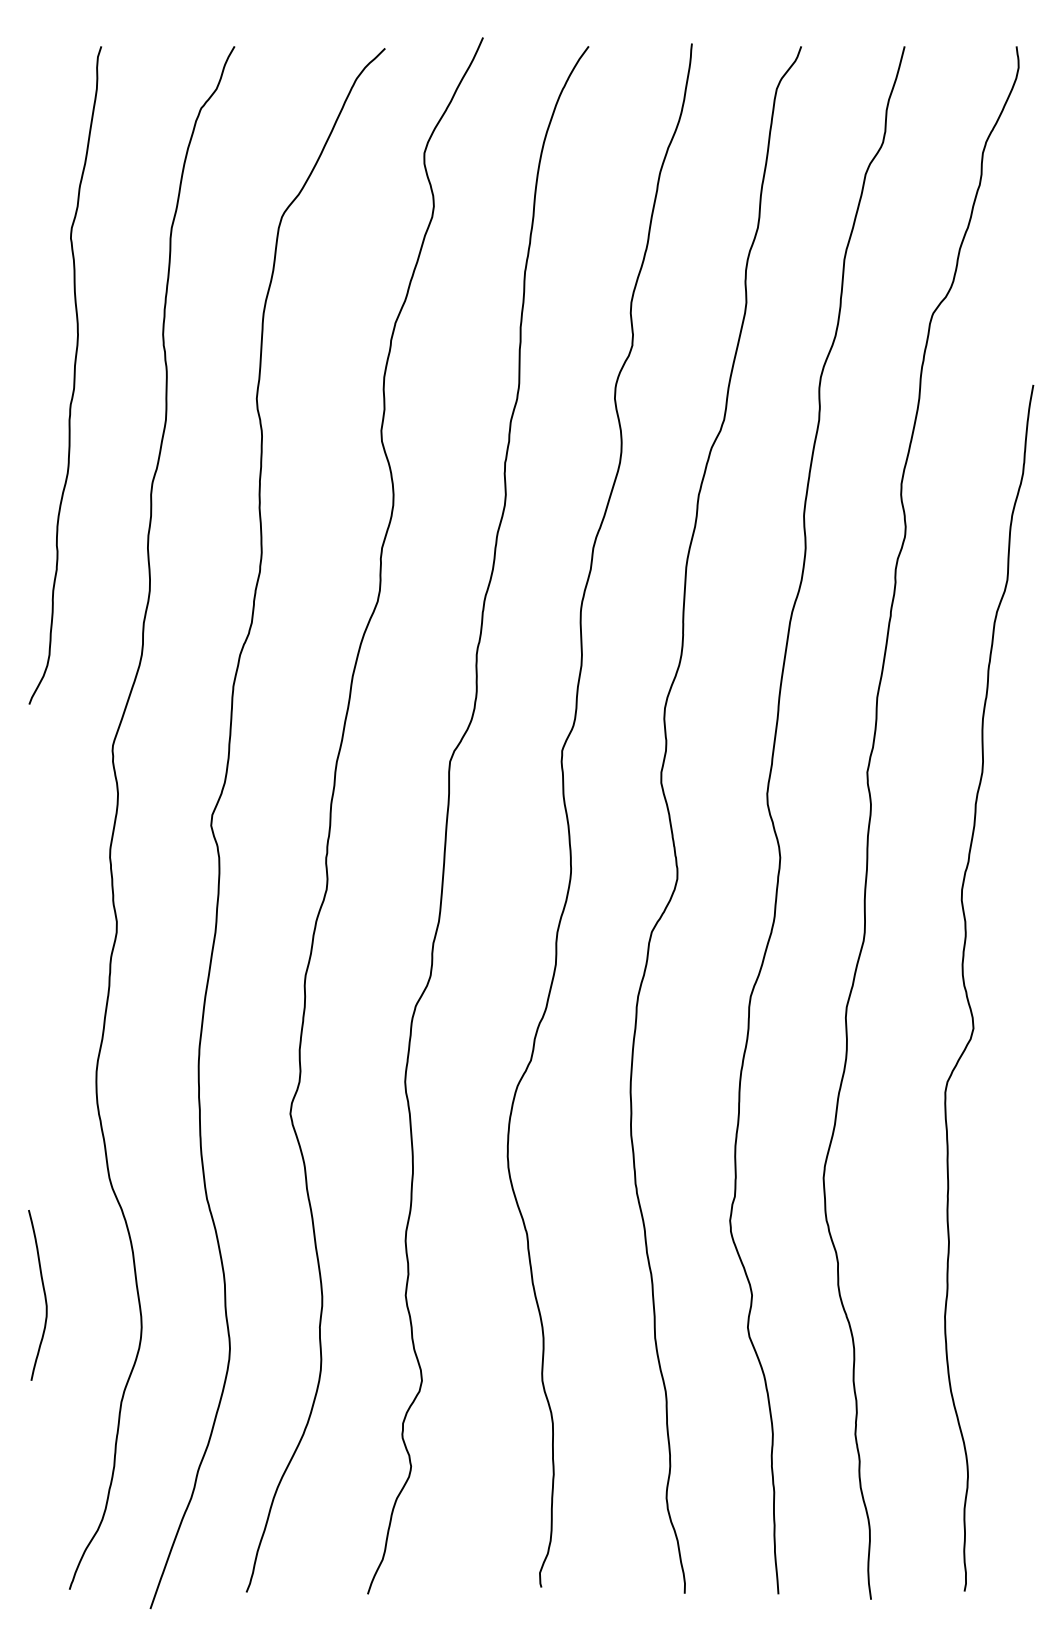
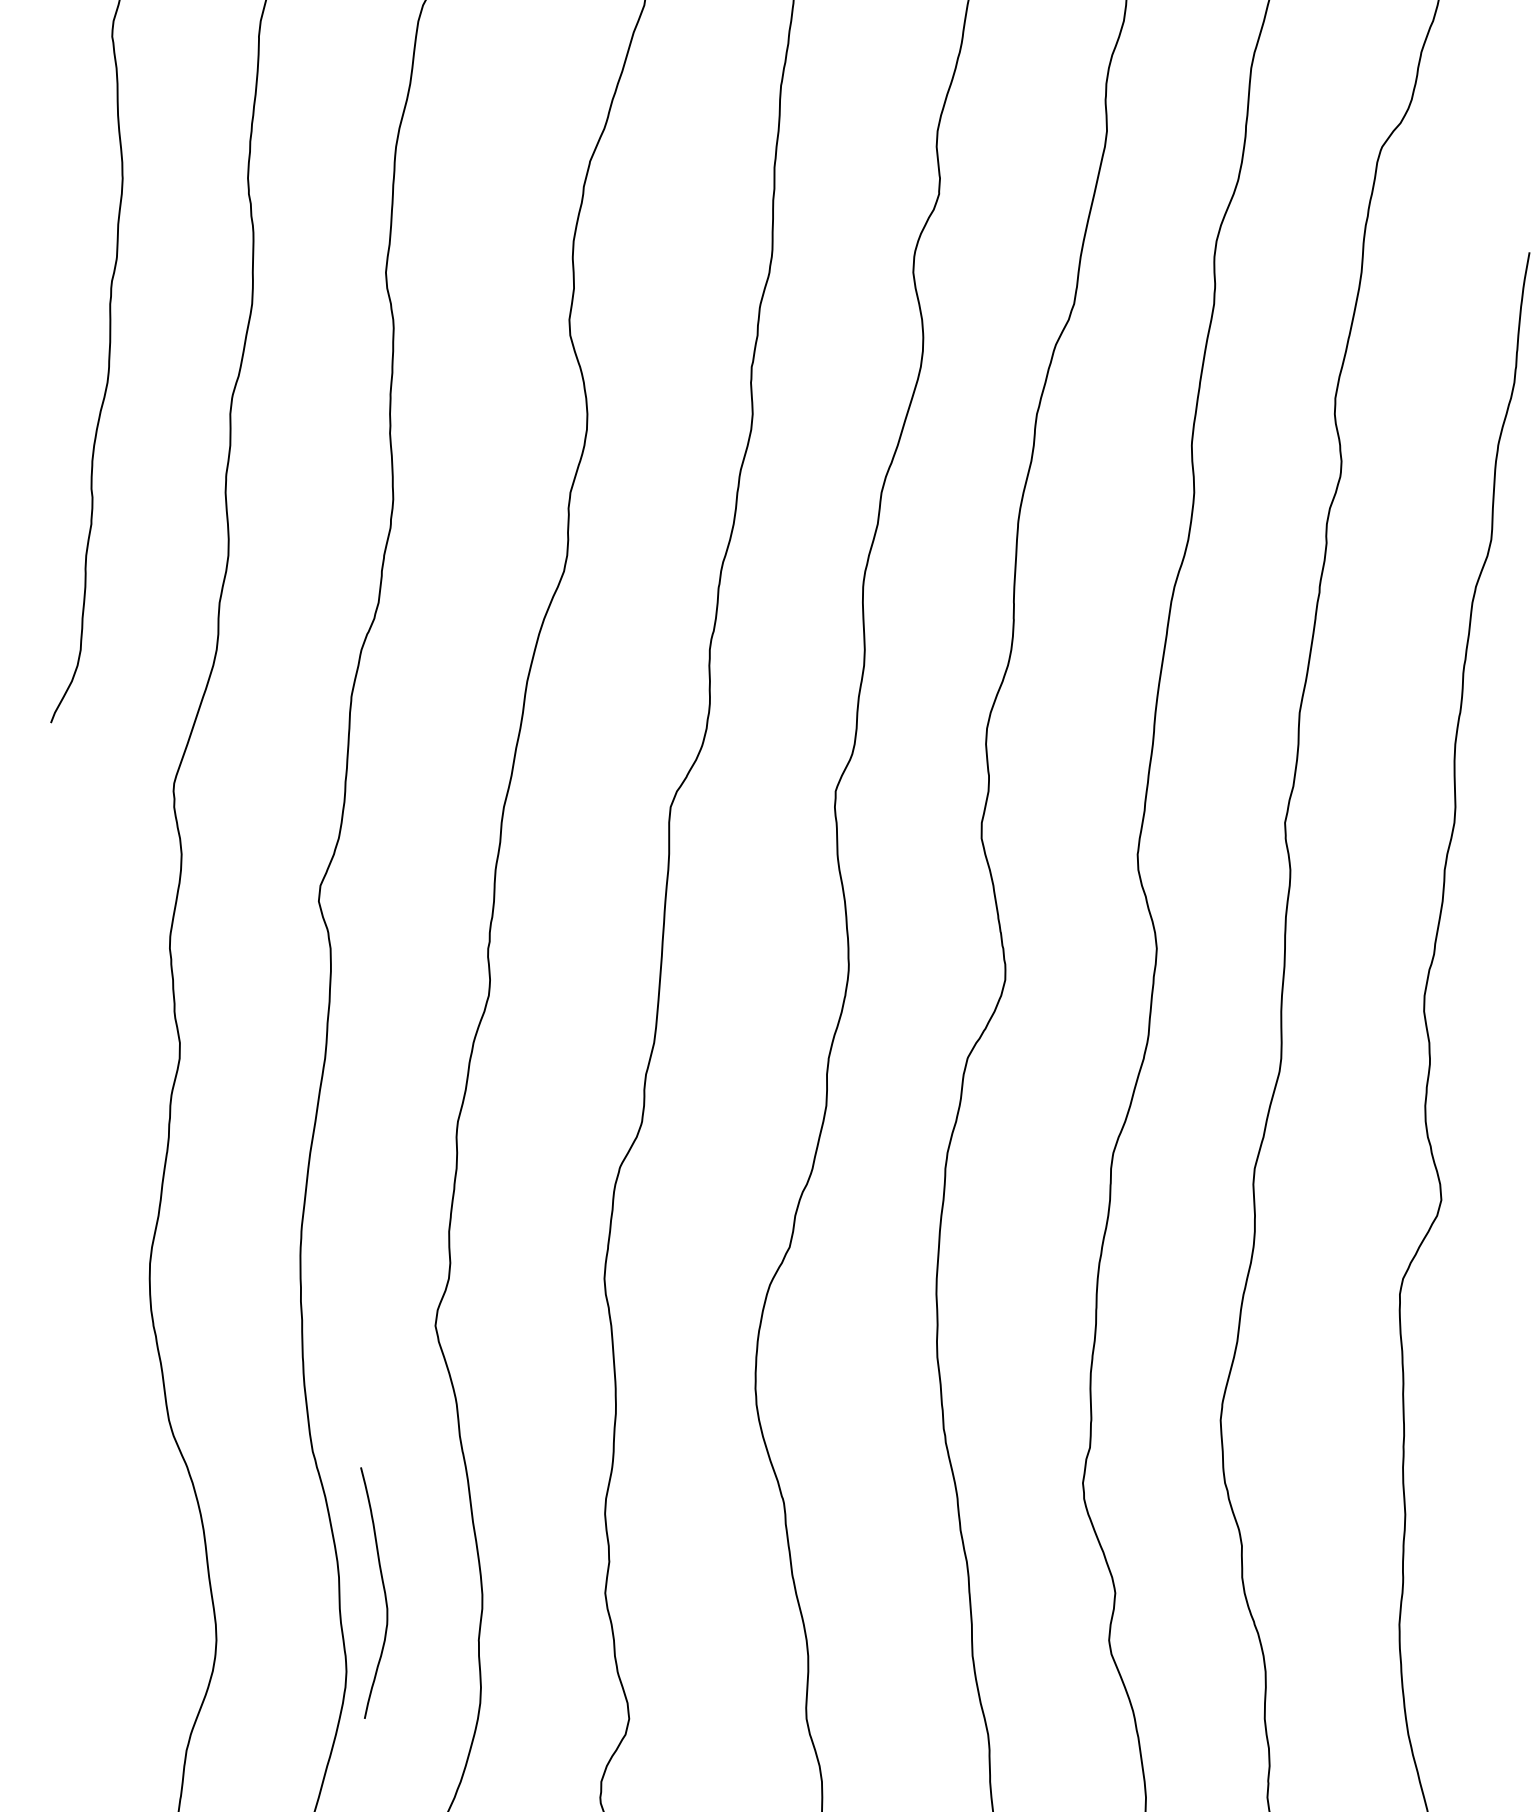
curve: (43, 1292) -> (382, 1588), moved

